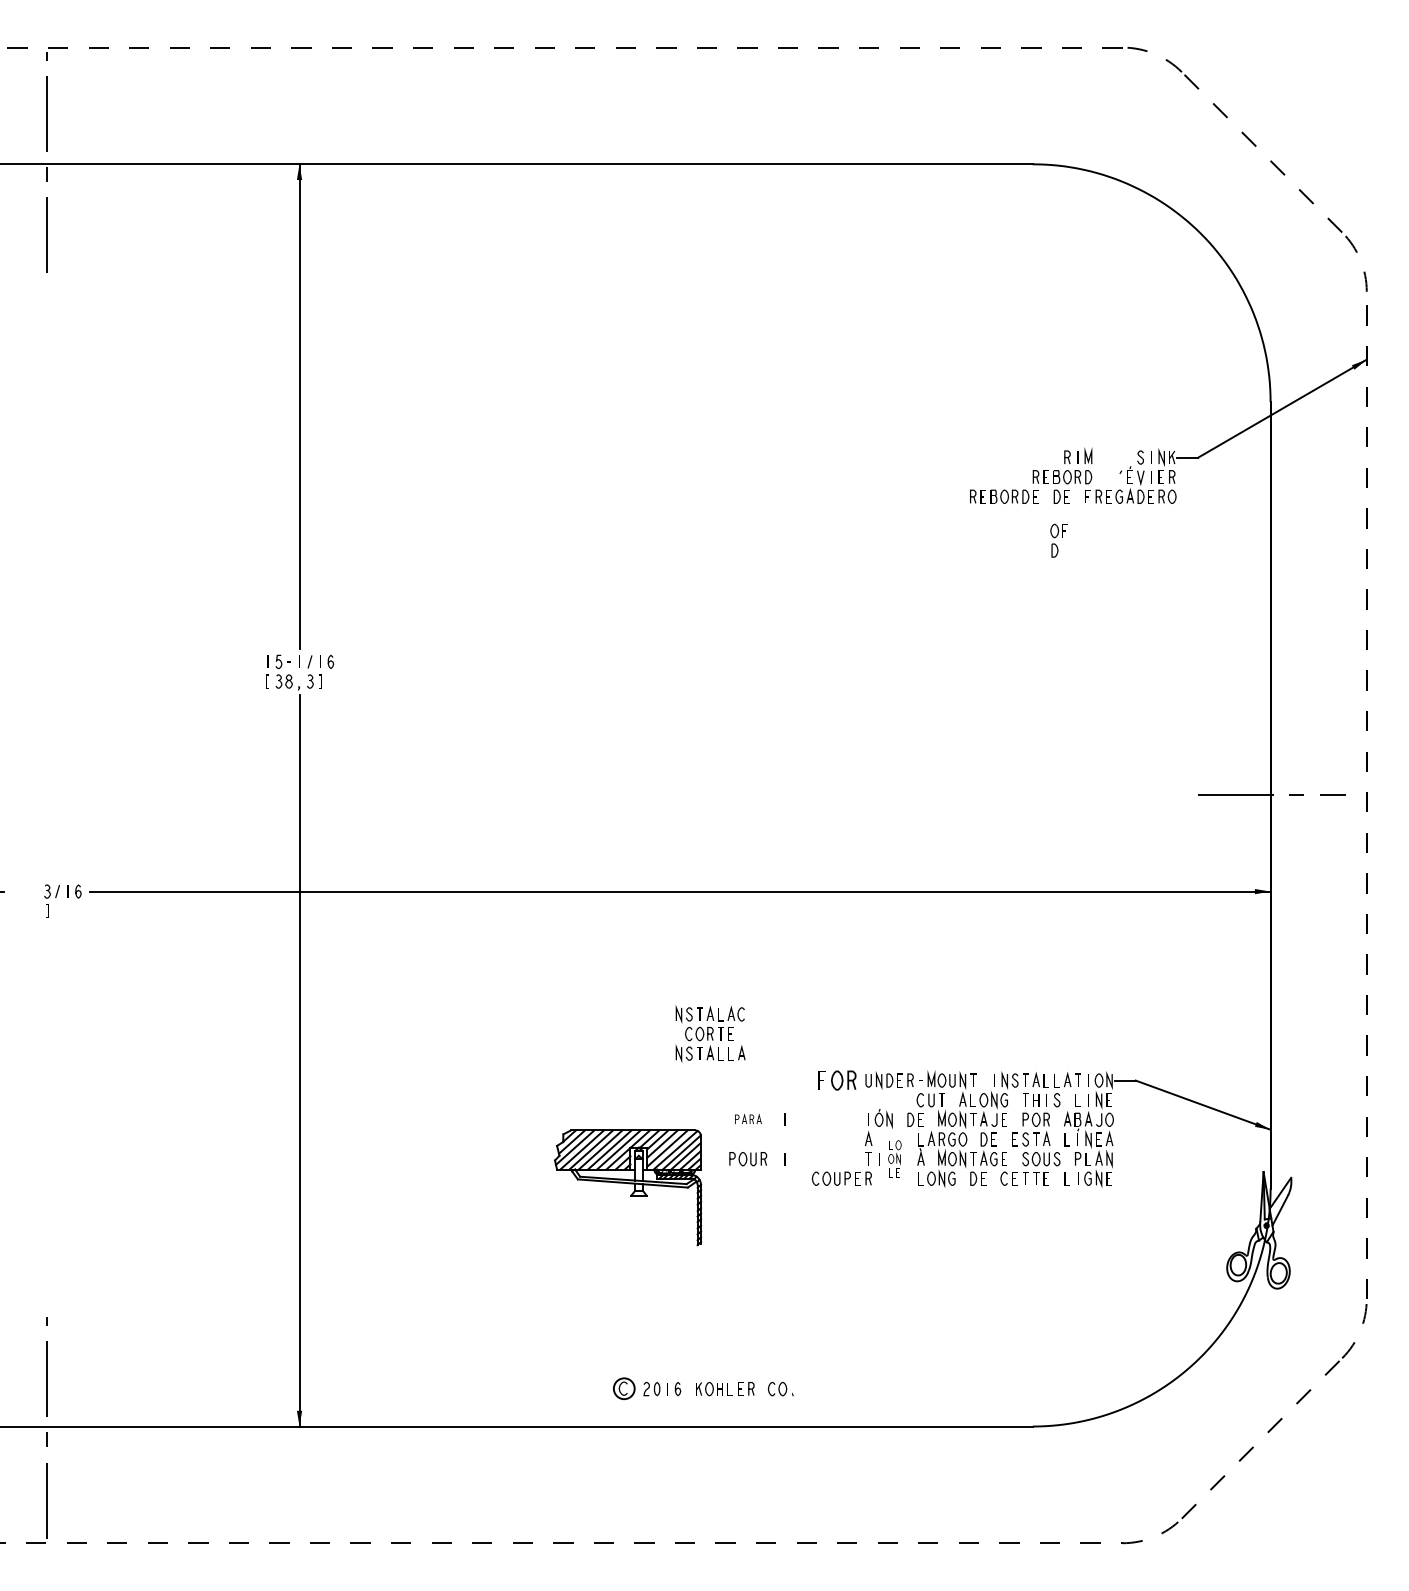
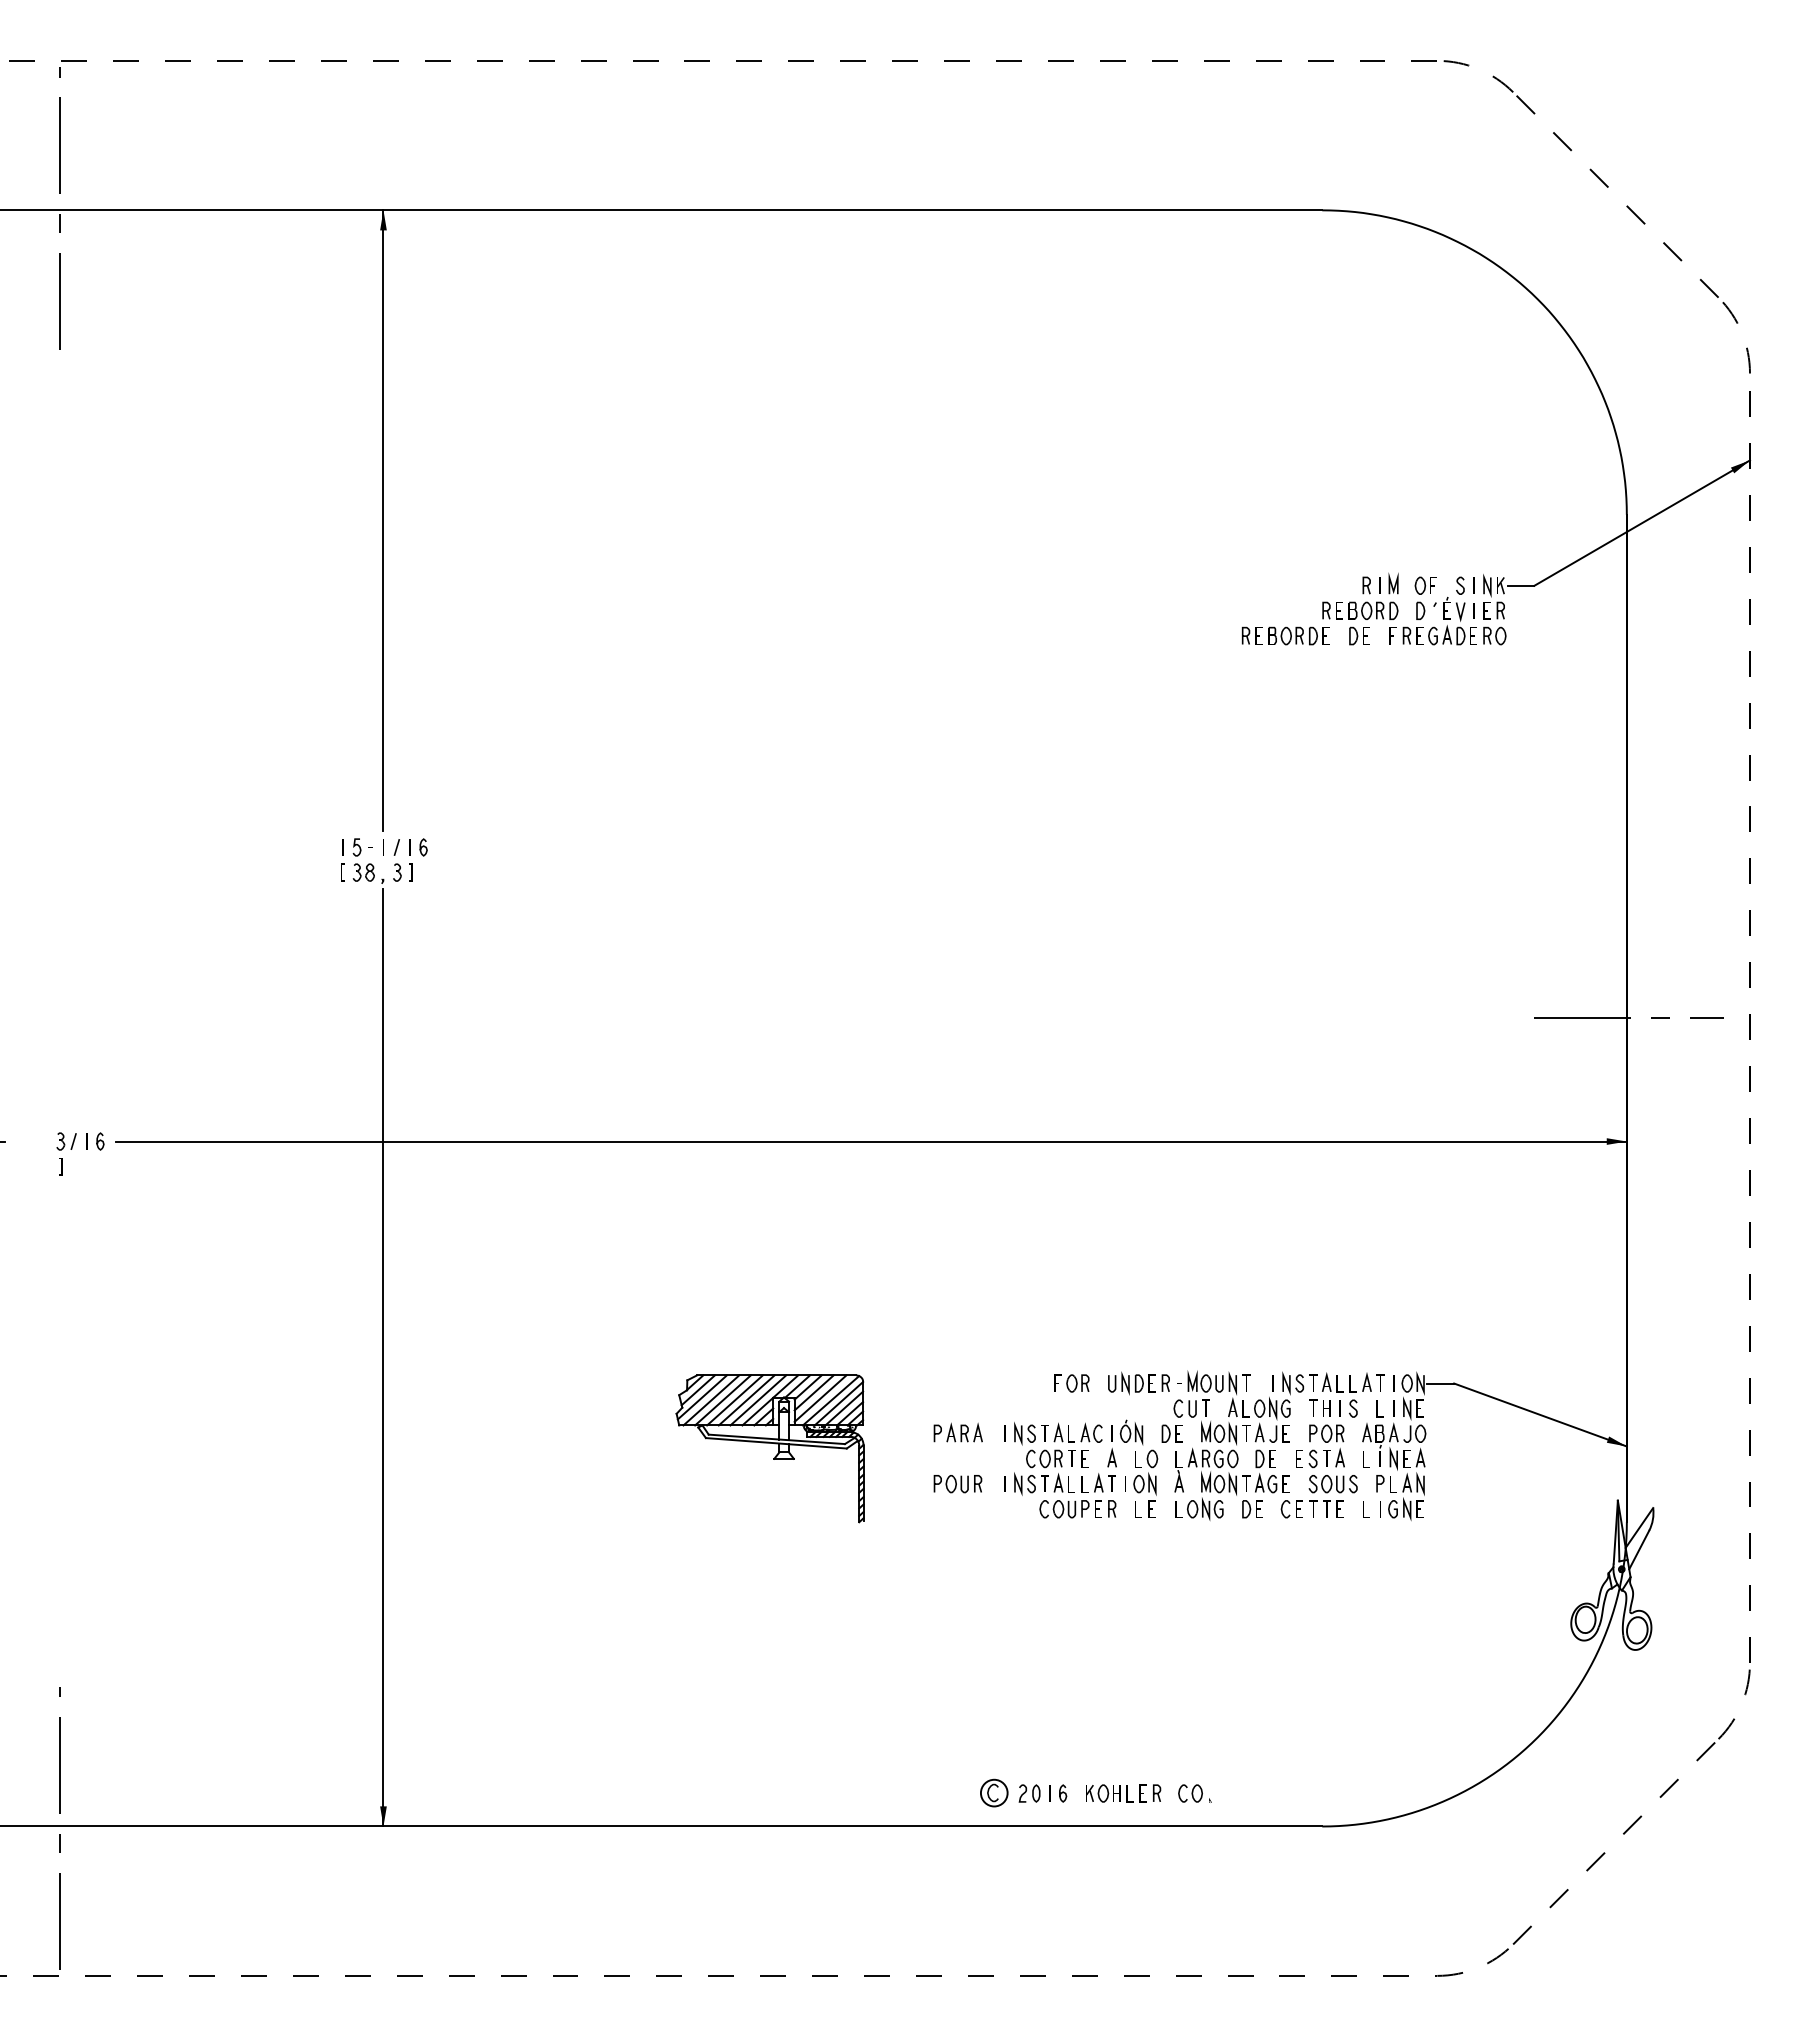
part: (1058, 540) -> (1425, 597), moved
part: (710, 1033) -> (1058, 1458), moved
part: (836, 1080) -> (1071, 1383), size x0.71
part: (747, 1118) -> (957, 1432), size x1.43
part: (894, 1158) -> (1145, 1483), size x1.43
part: (627, 1187) -> (769, 1448), moved
part: (703, 1388) -> (1095, 1792), moved

